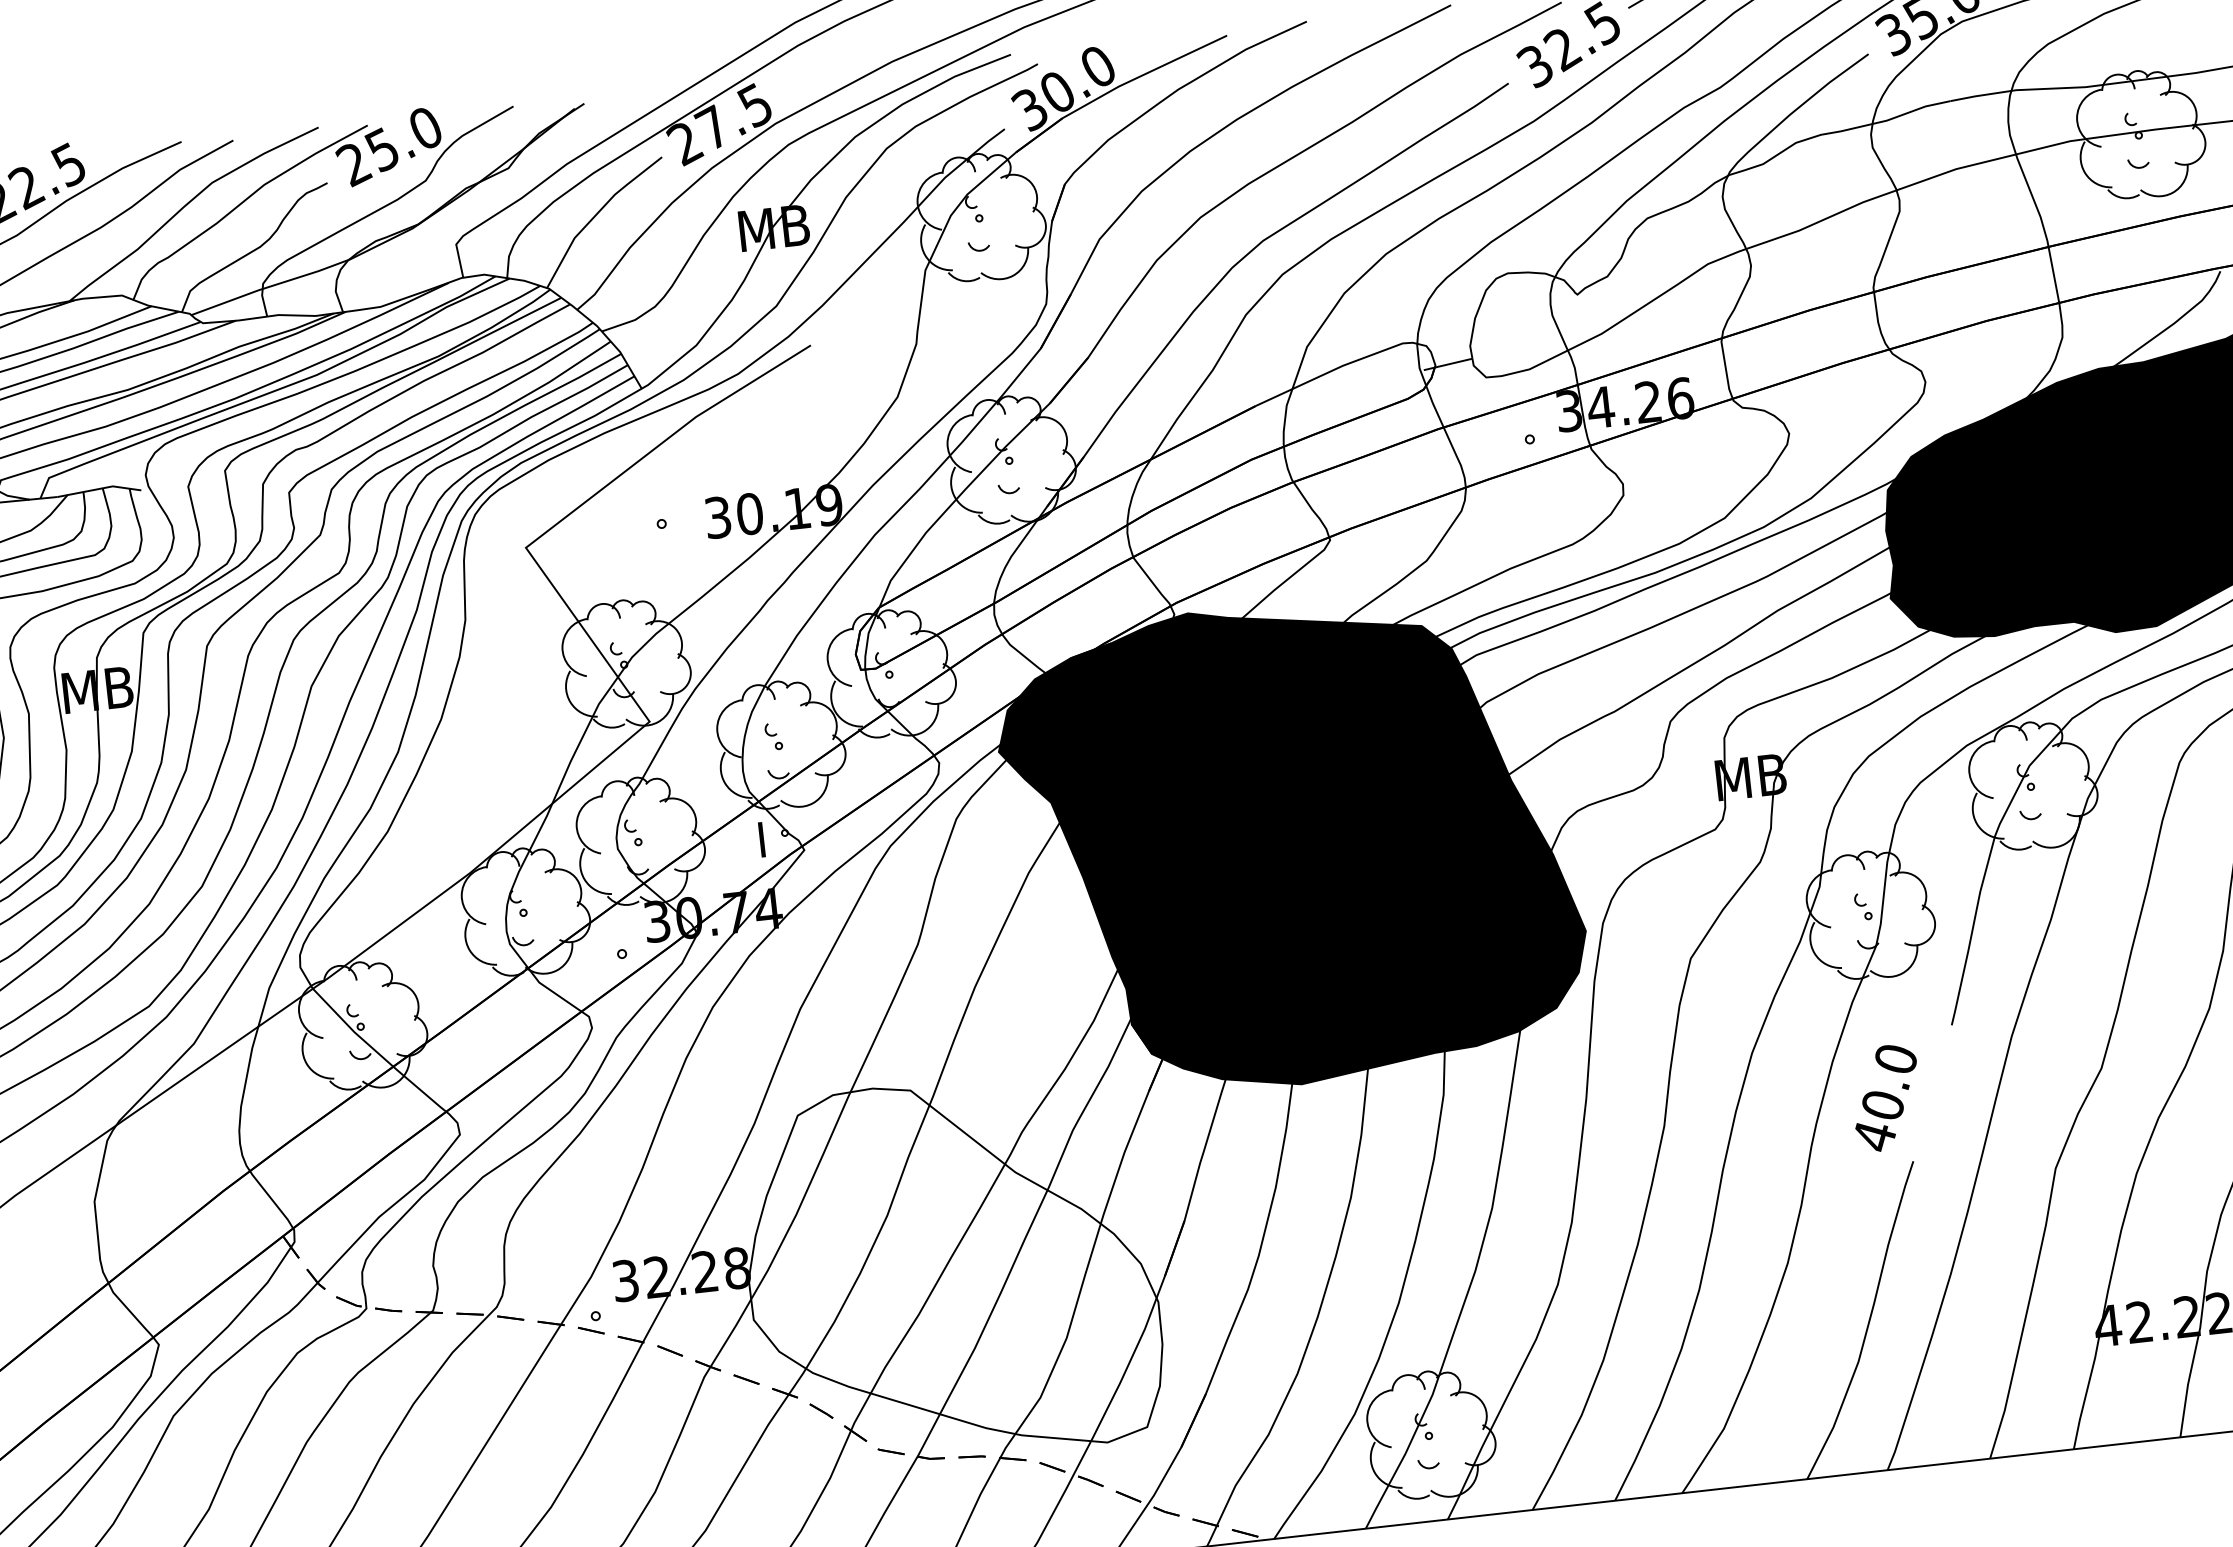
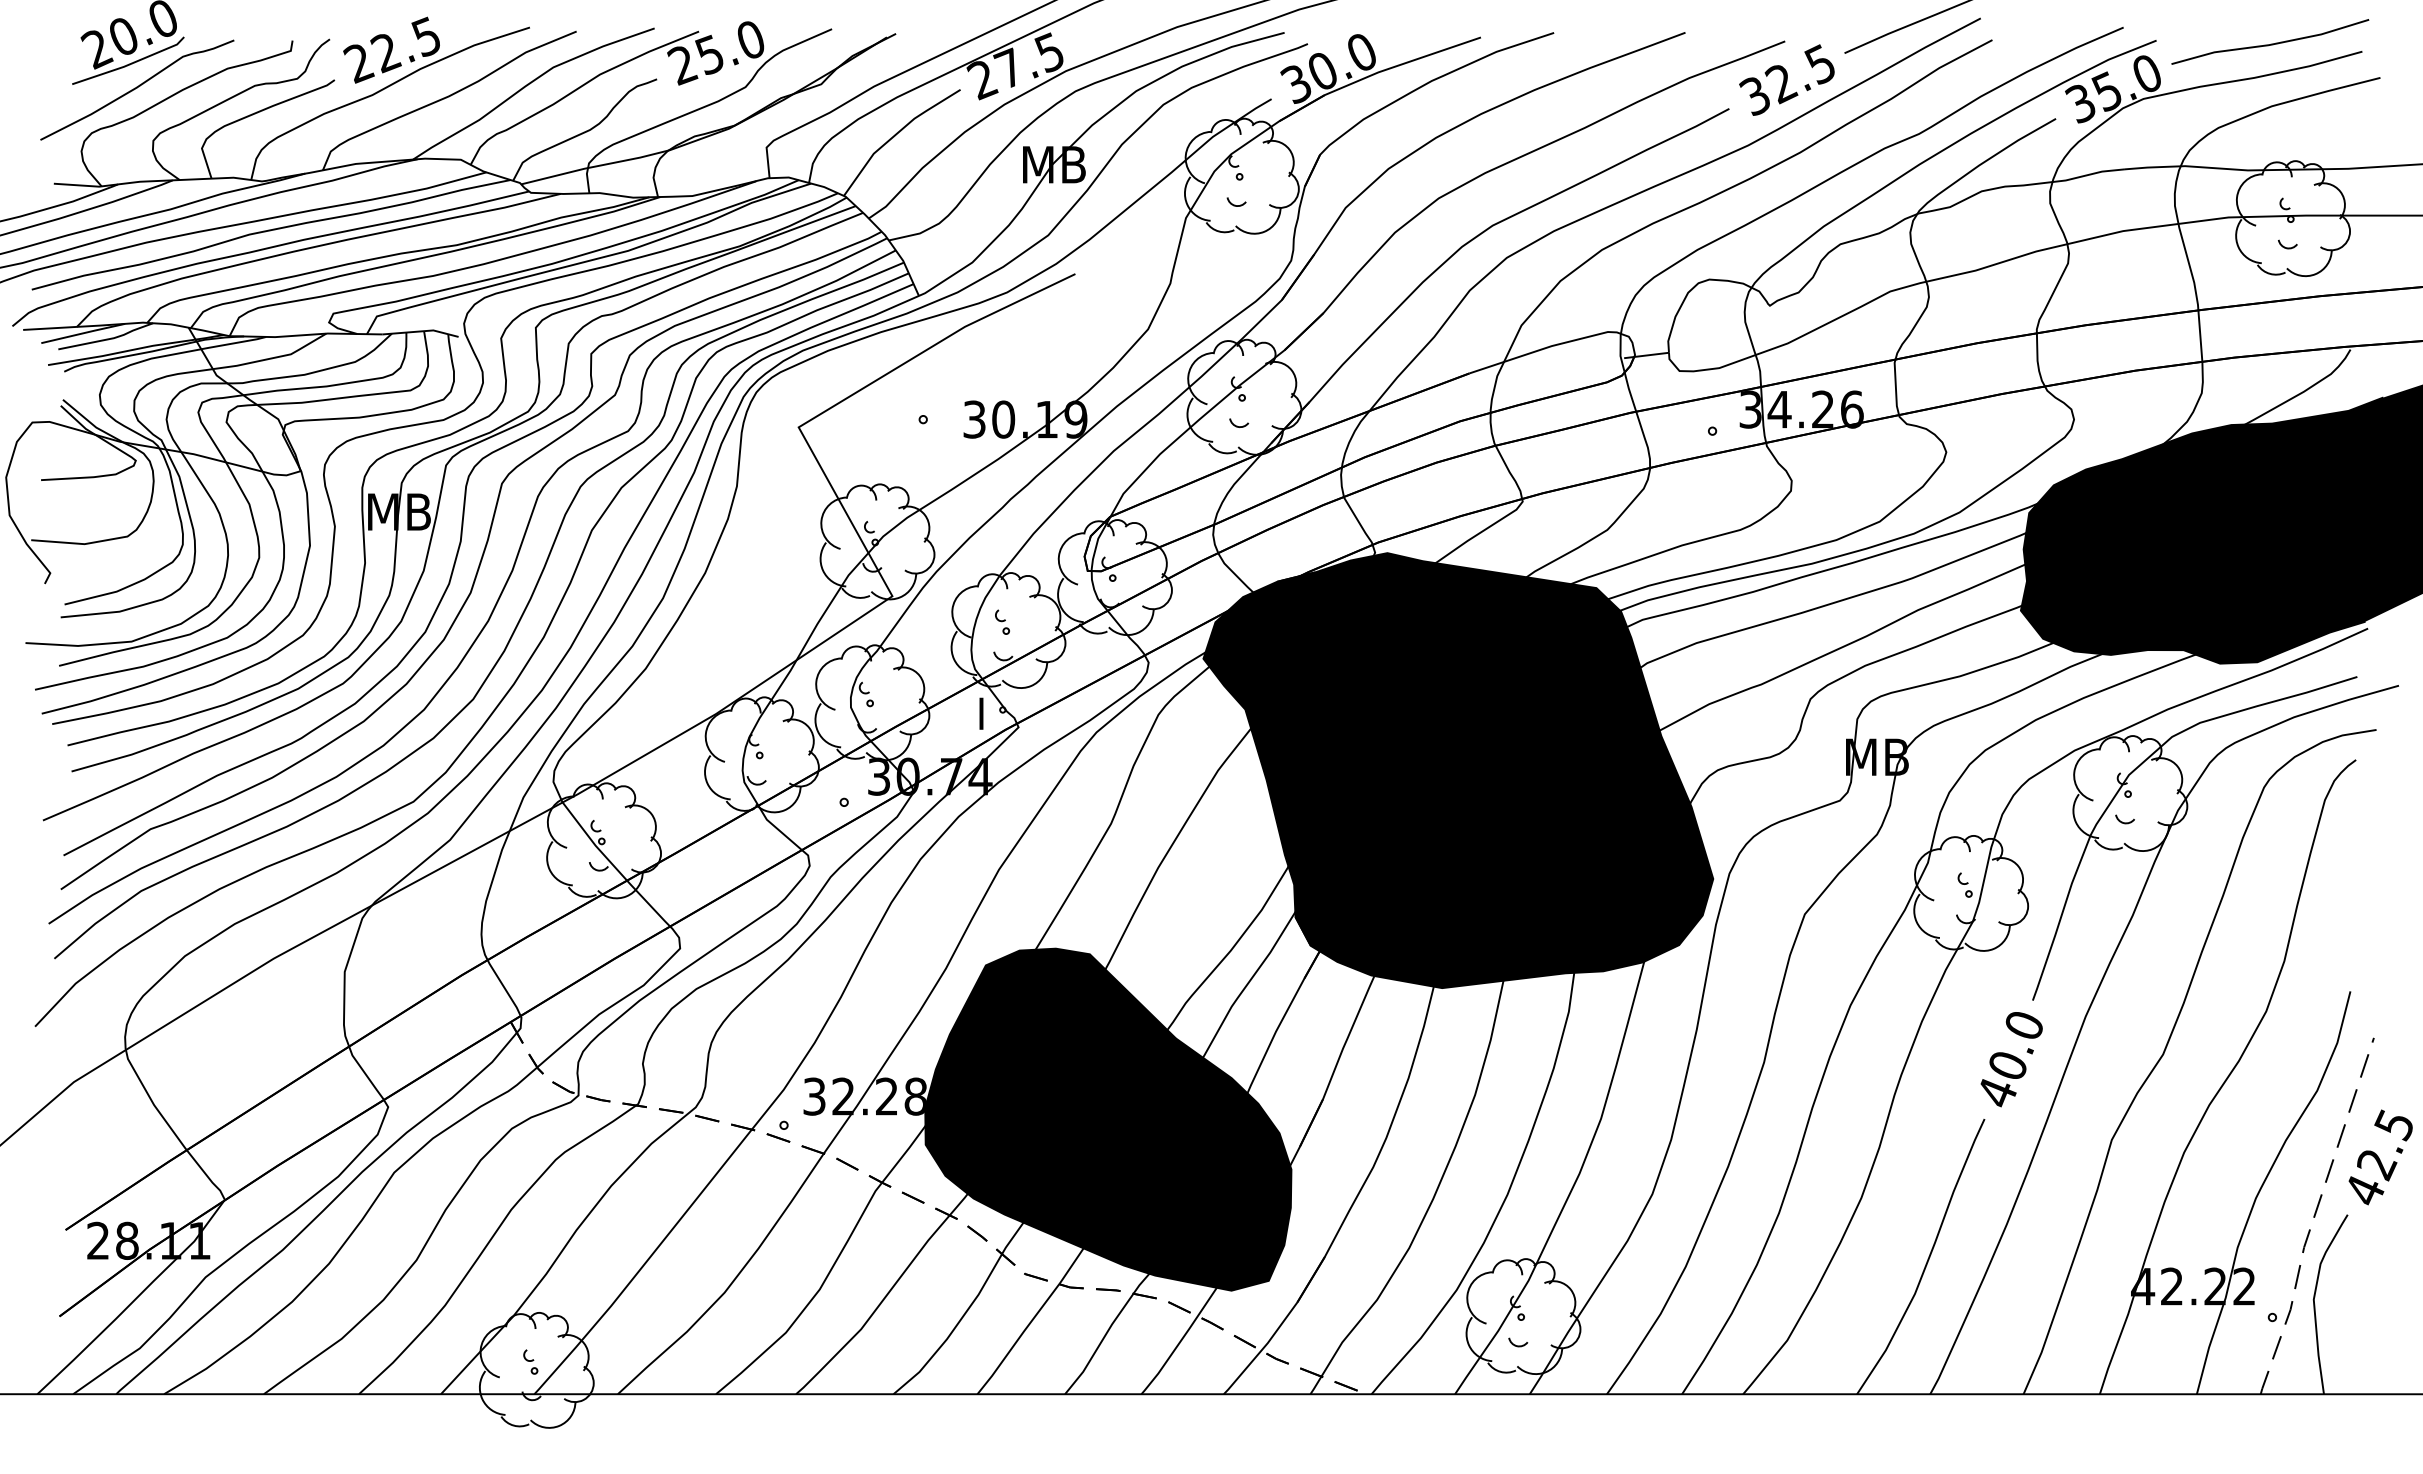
text: (1886, 1098) -> (2011, 1059), moved
fill: (951, 1269) -> (1108, 1119), added

